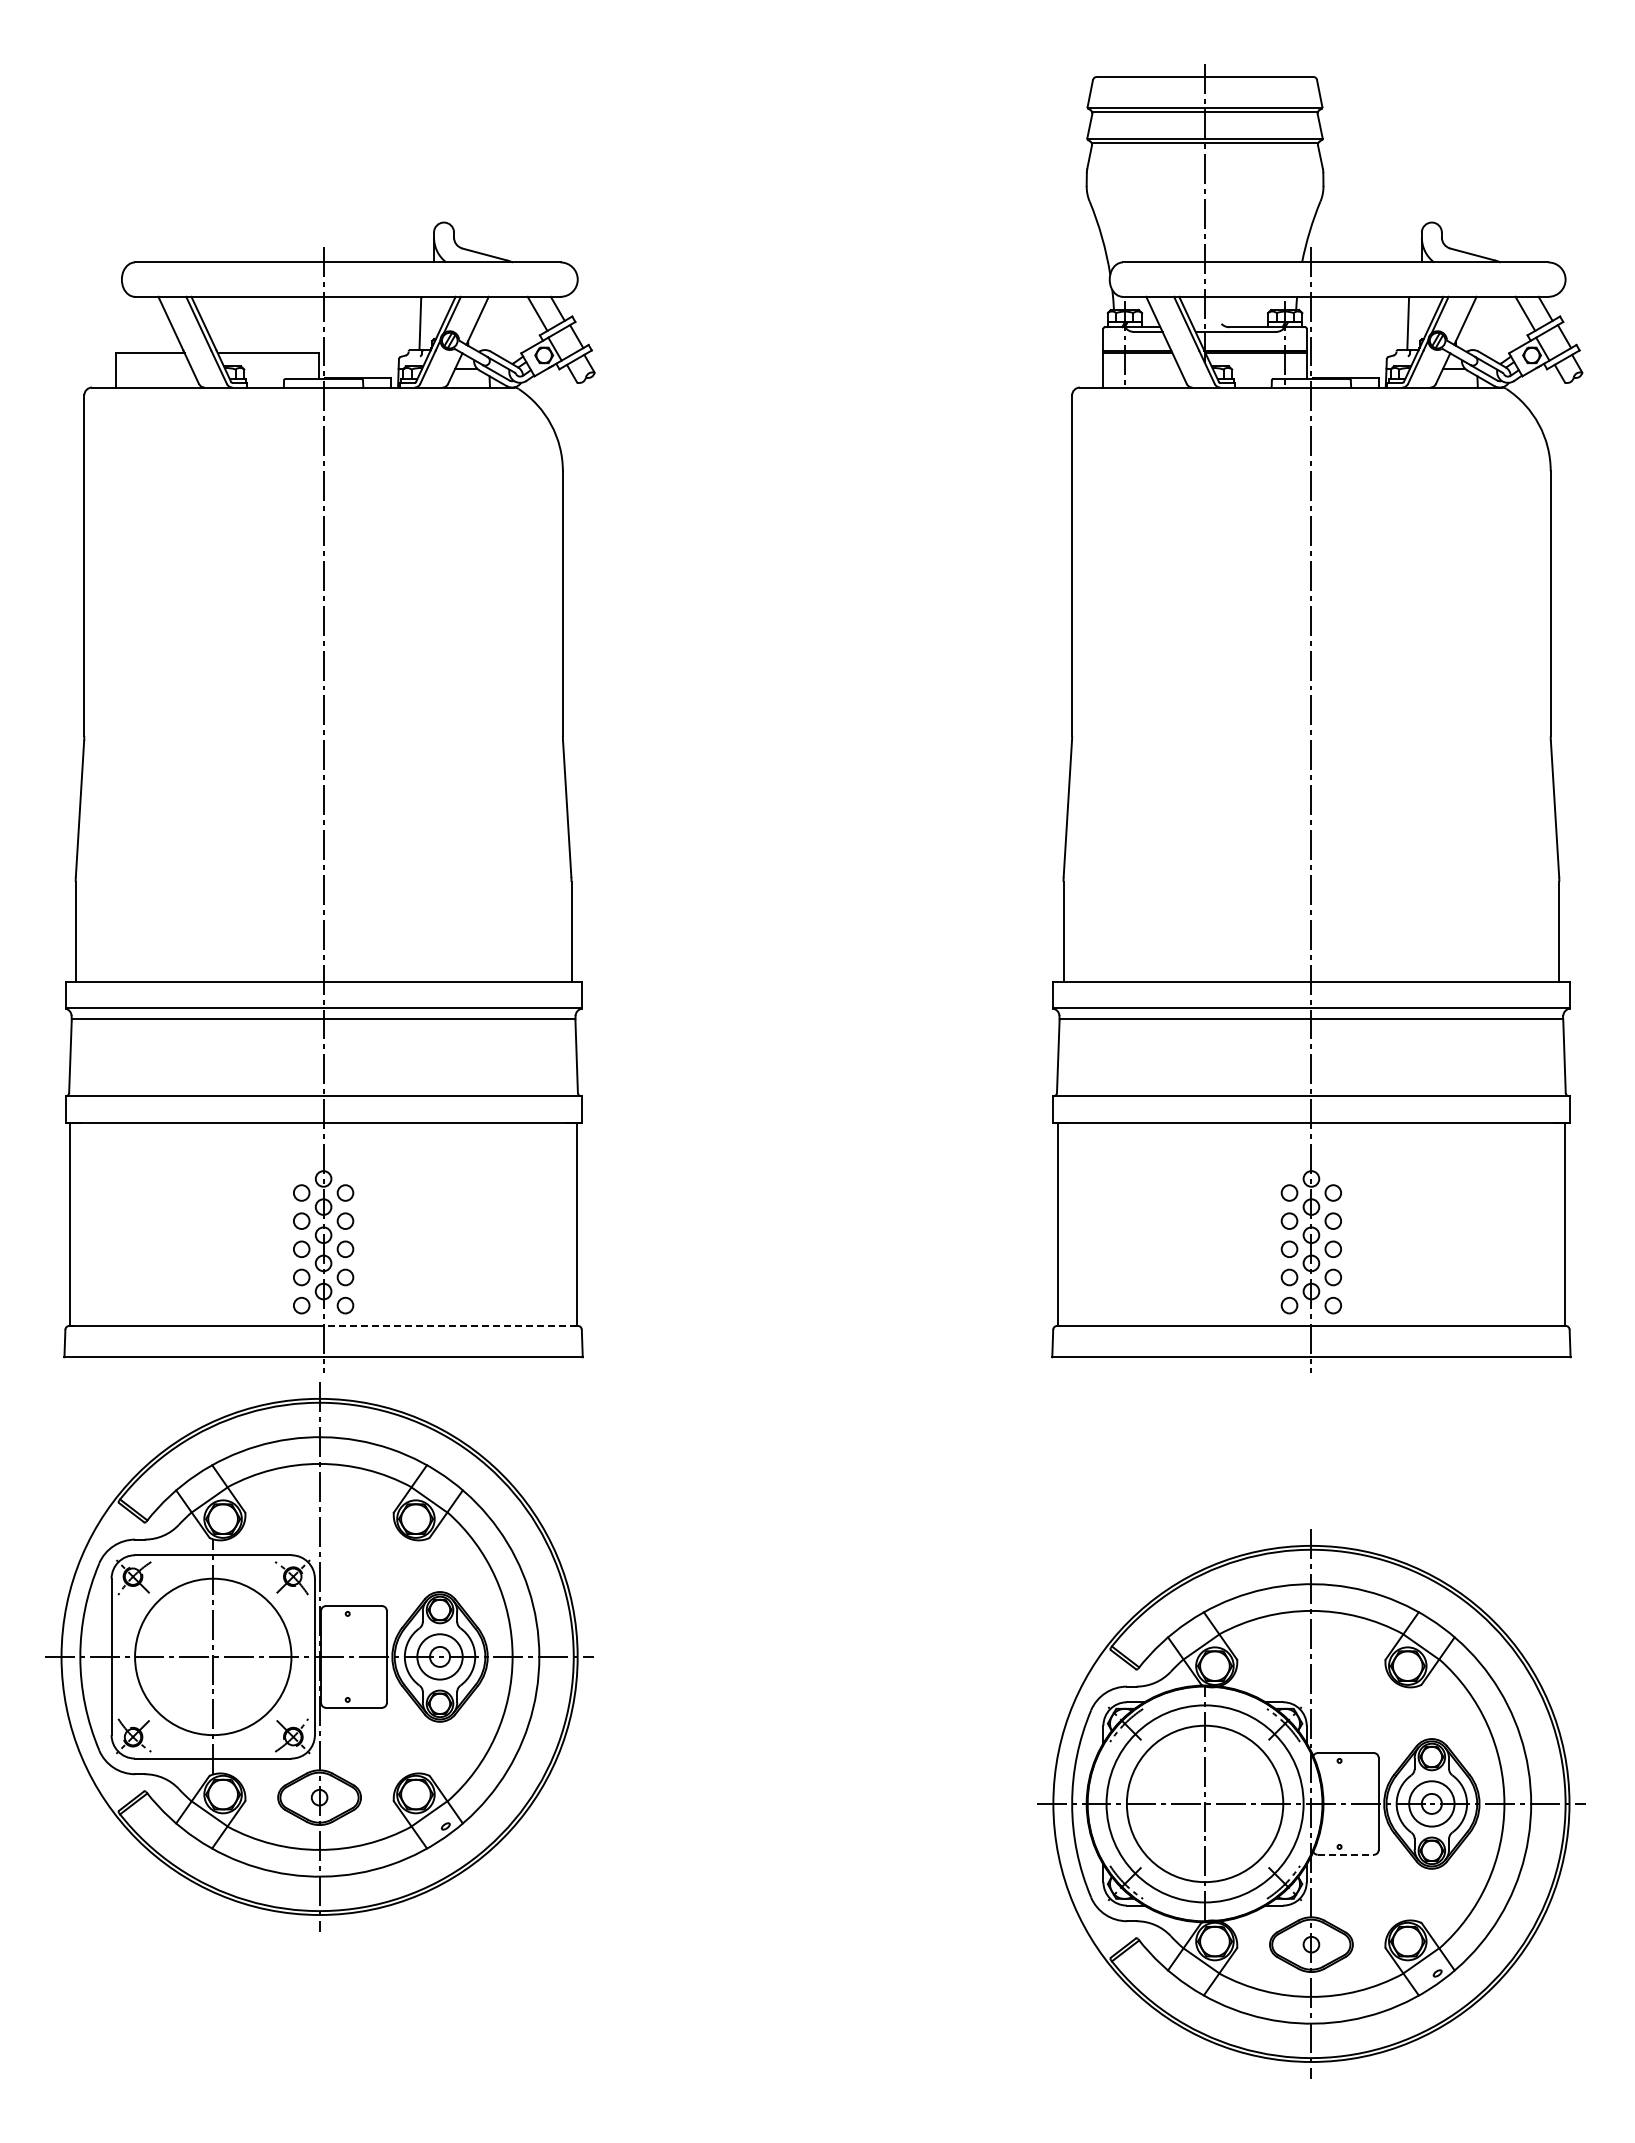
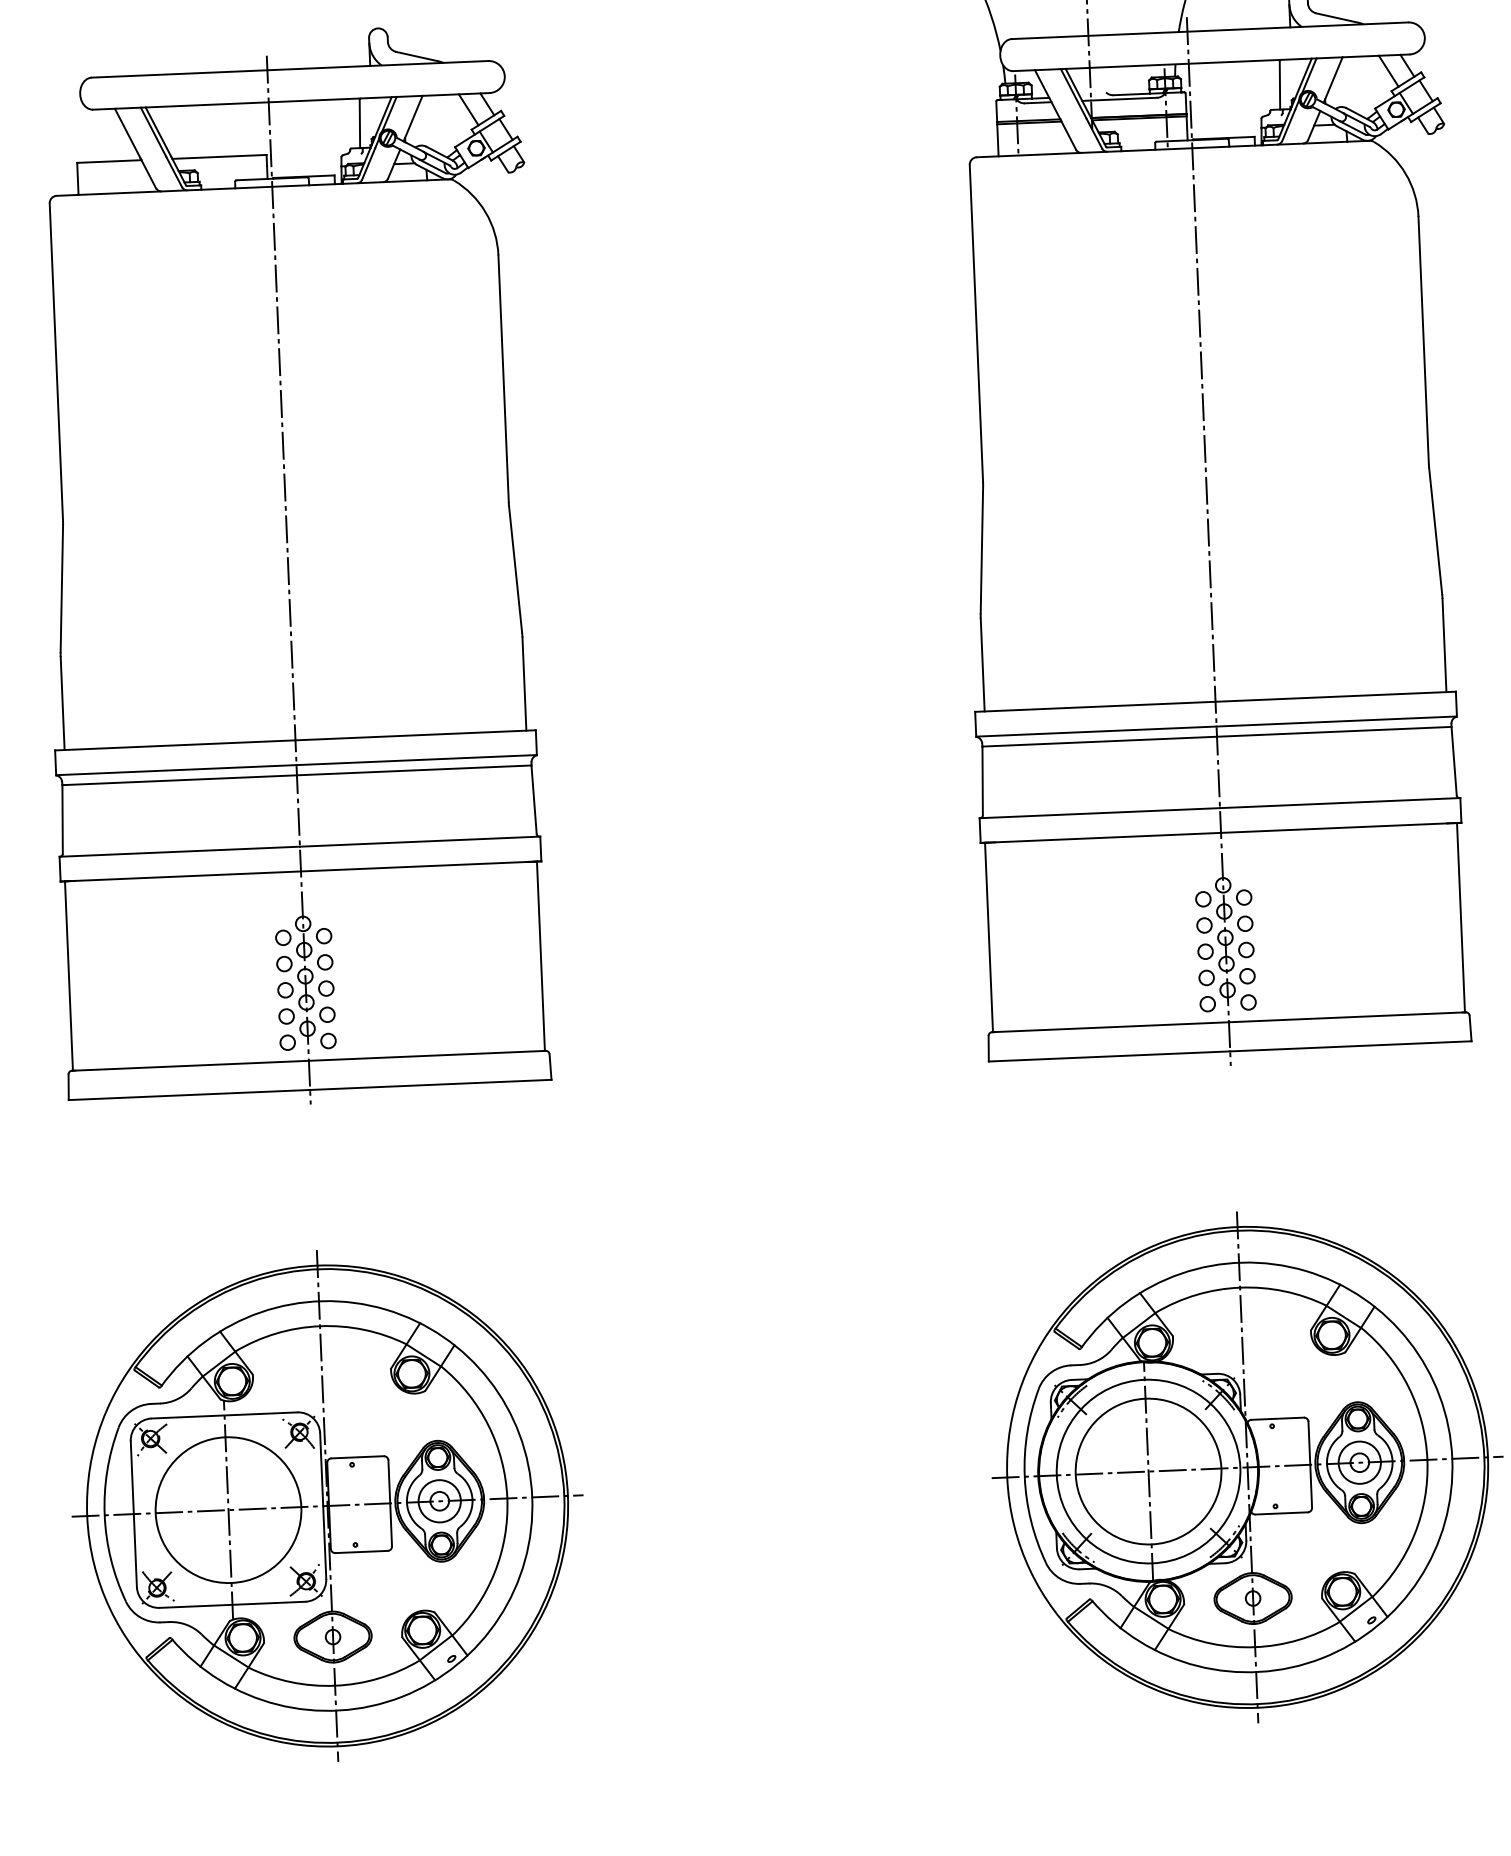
line: (450, 1325) -> (427, 1055), dashed -> solid
part: (319, 1656) -> (327, 1505), moved
line: (1346, 1854) -> (1282, 1513), dashed -> solid

